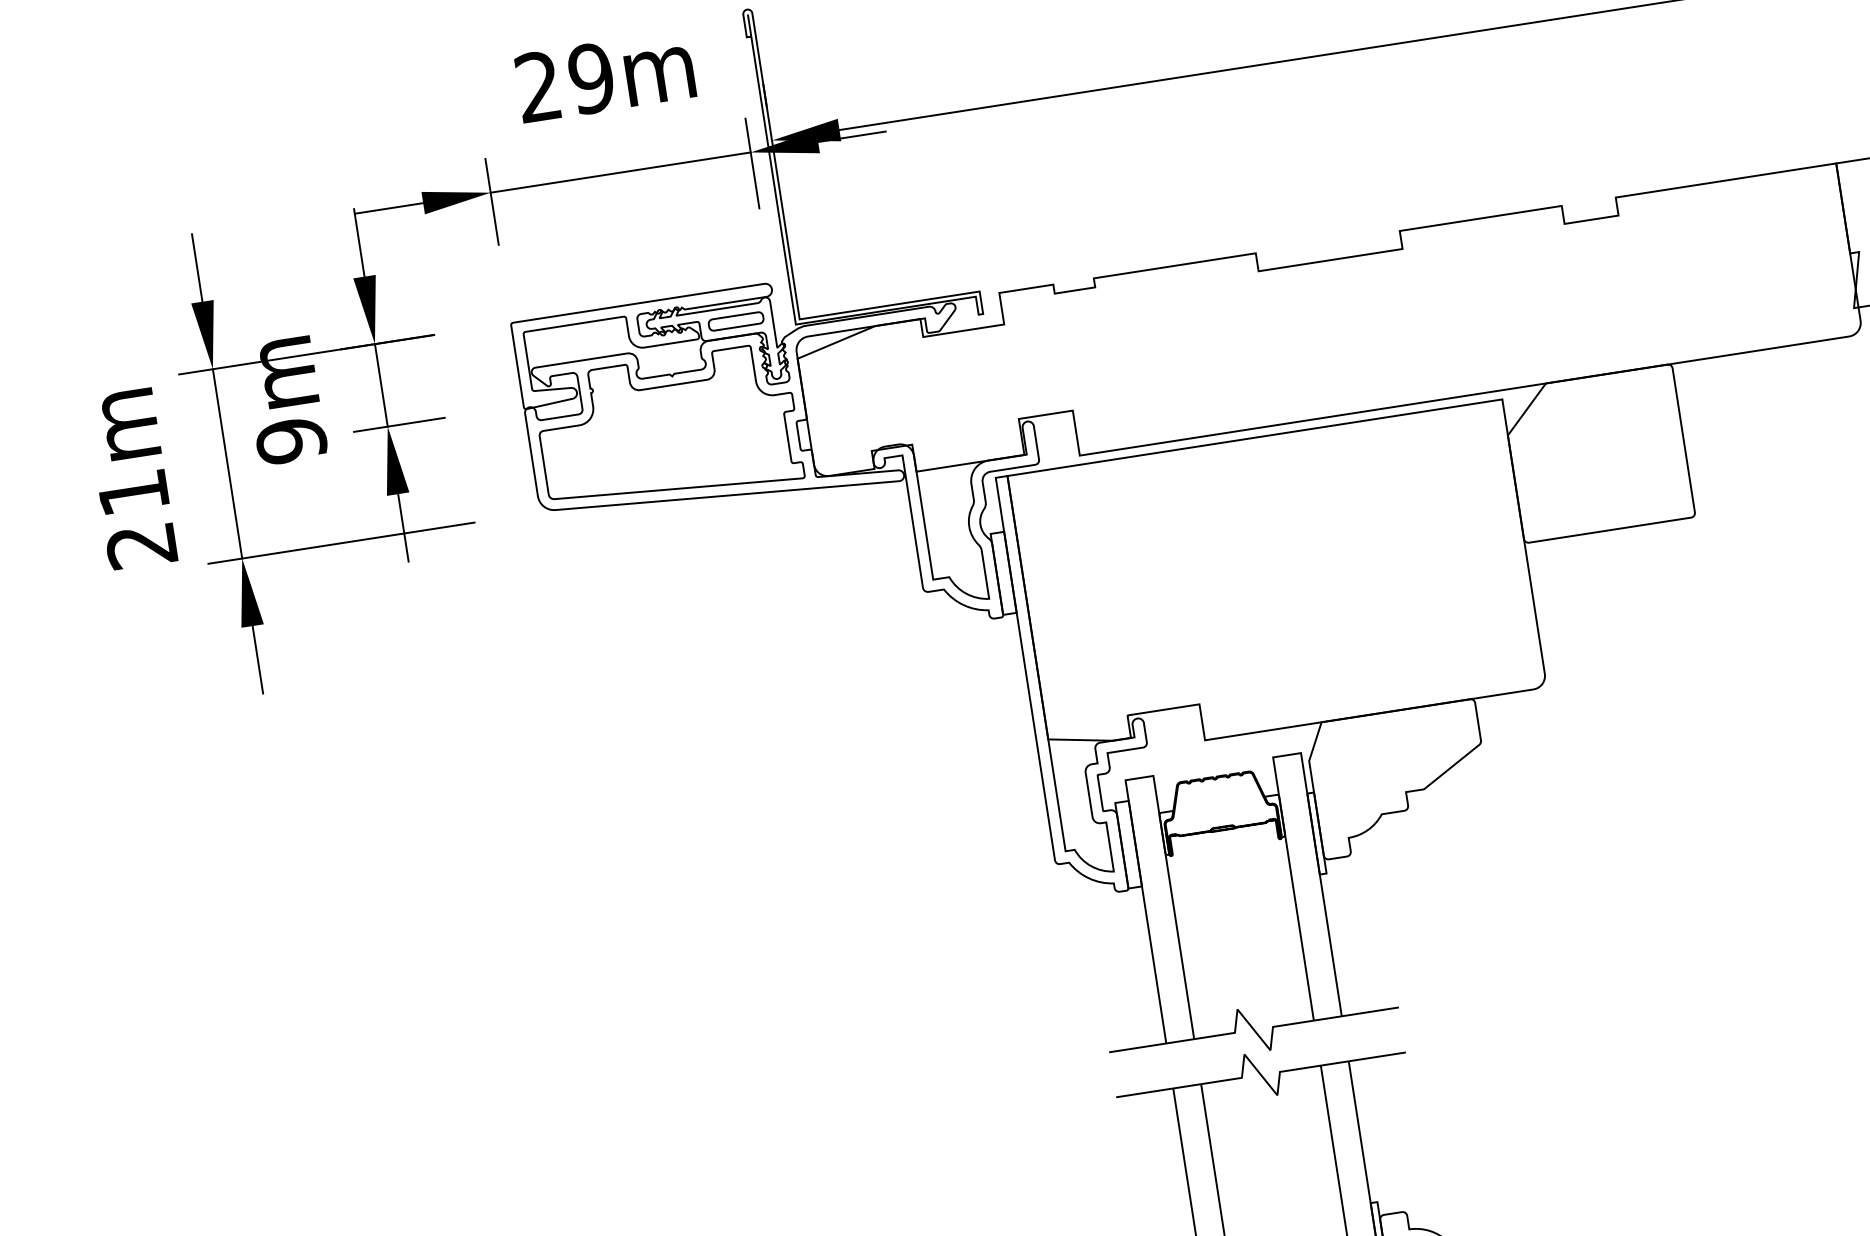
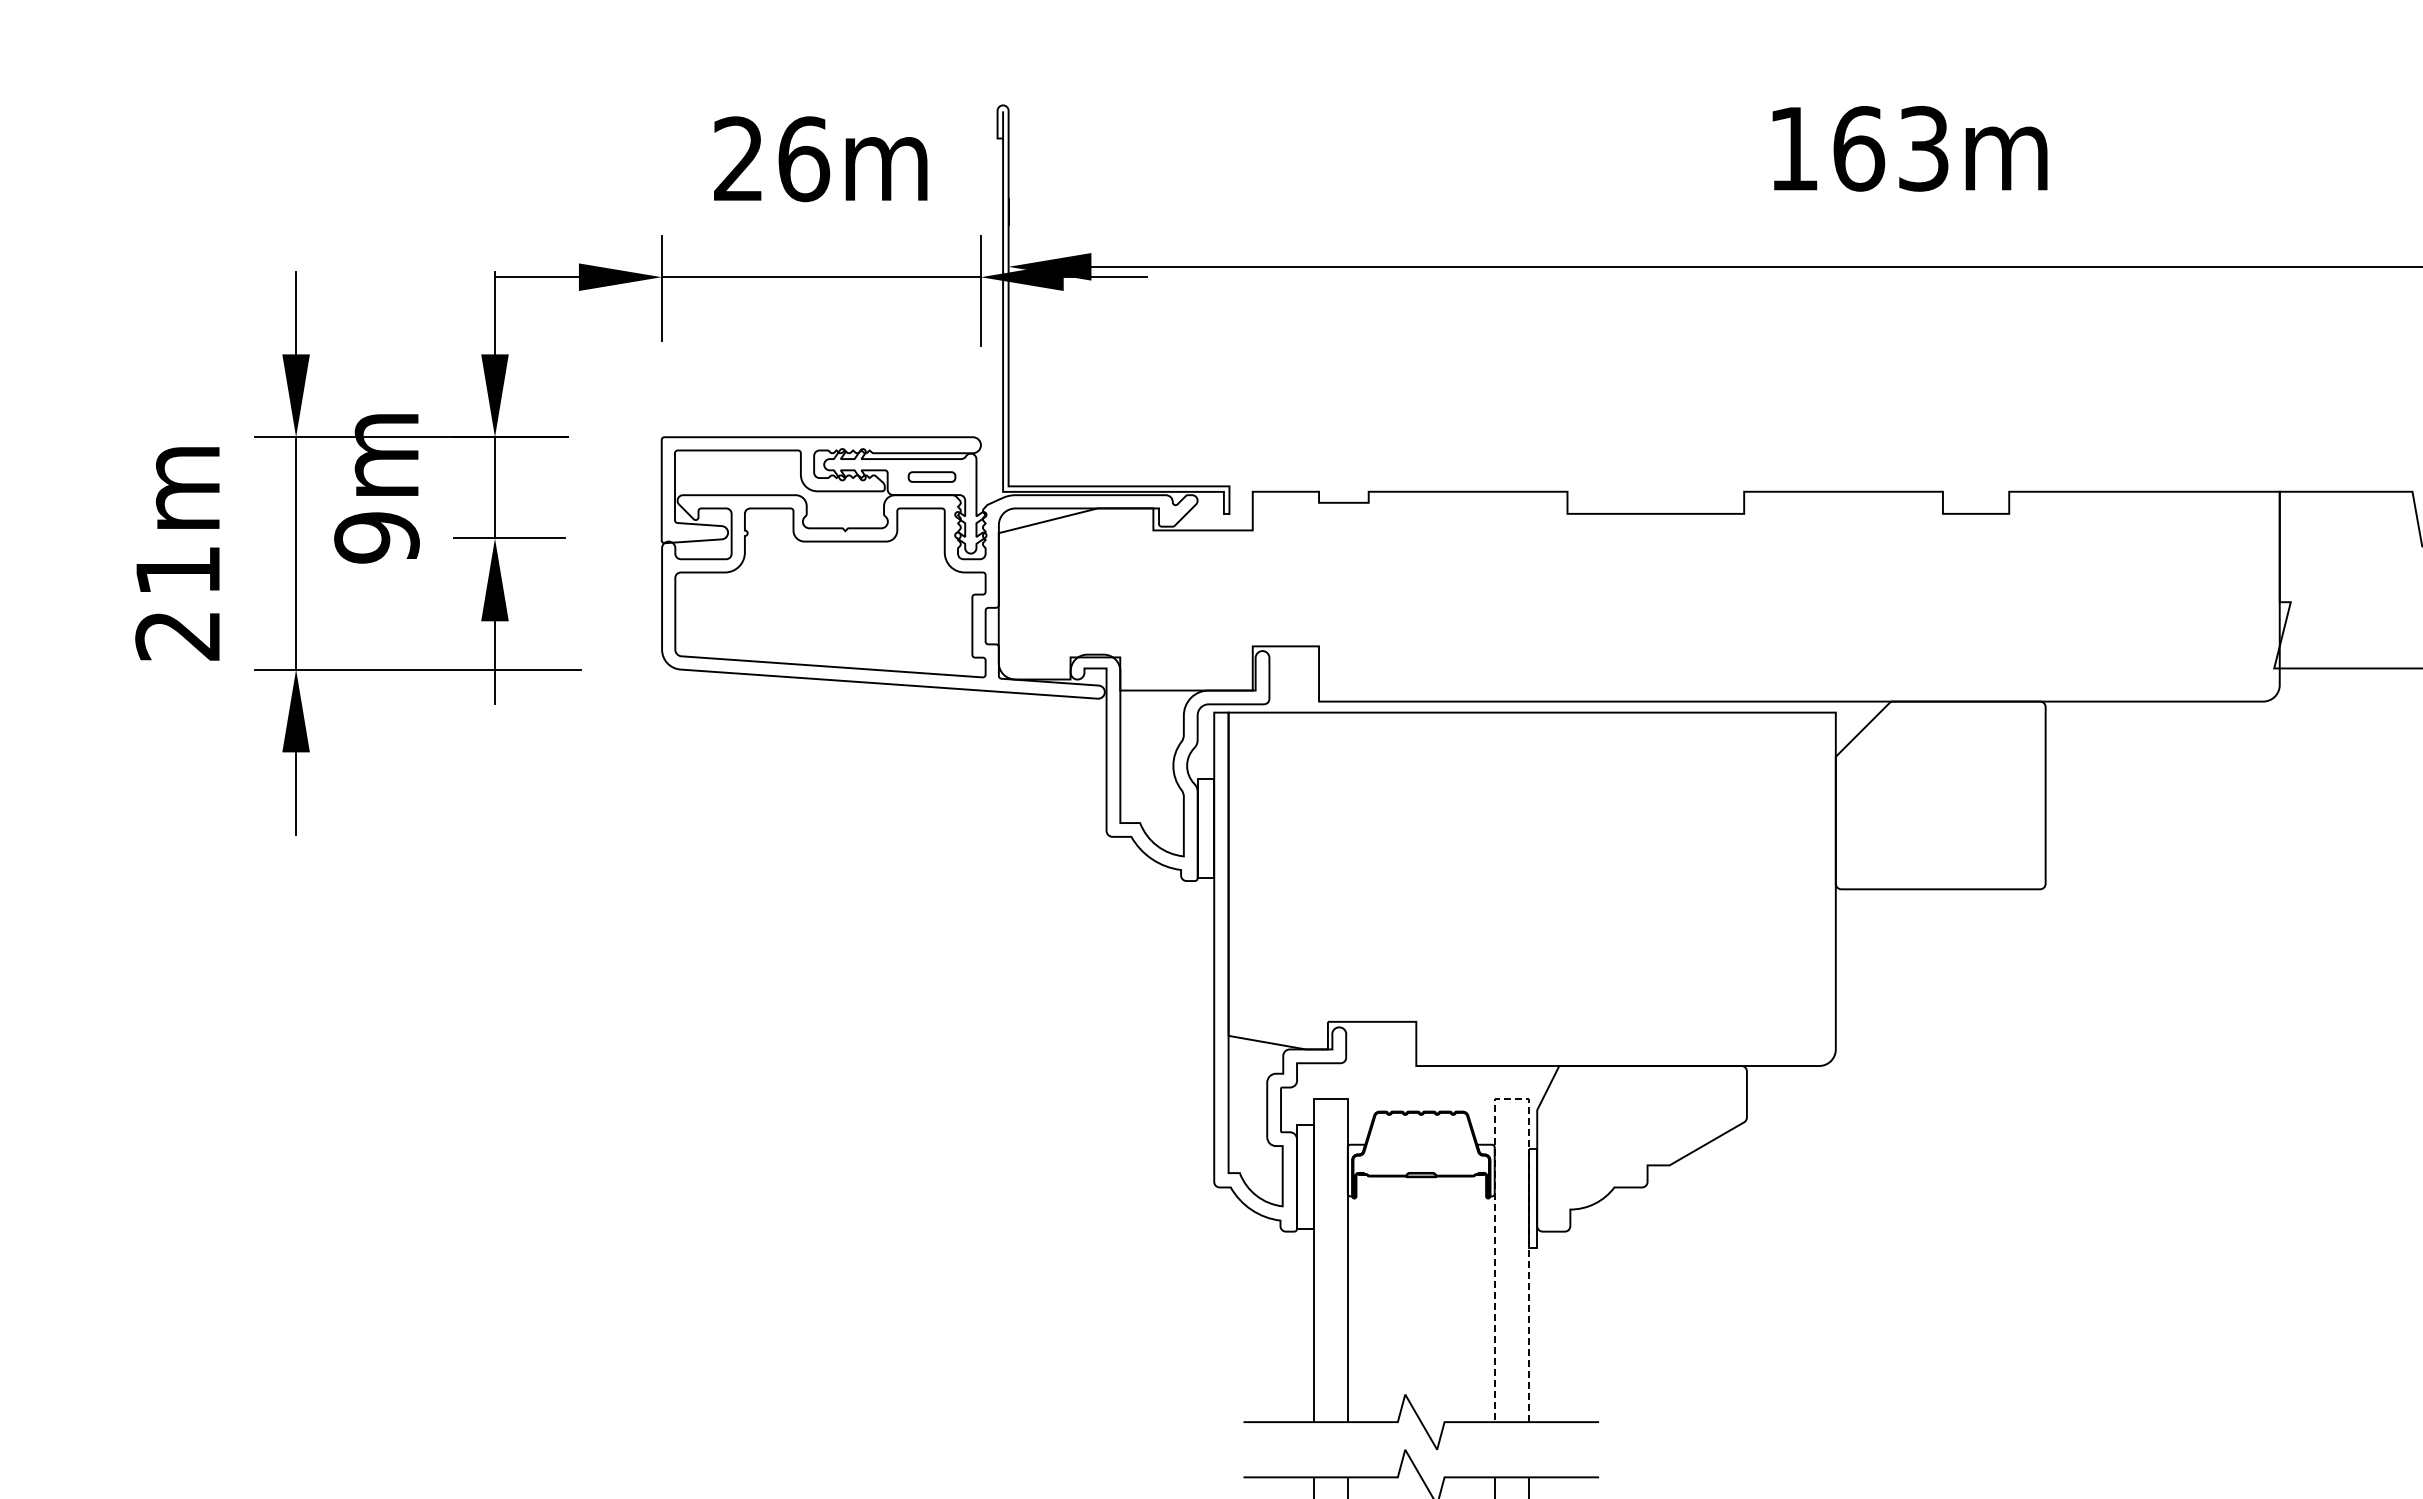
text: (592, 78) -> (804, 159), 29m -> 26m
part: (735, 321) -> (931, 476), size x0.7
line: (1286, 755) -> (1511, 1099), solid -> dashed

